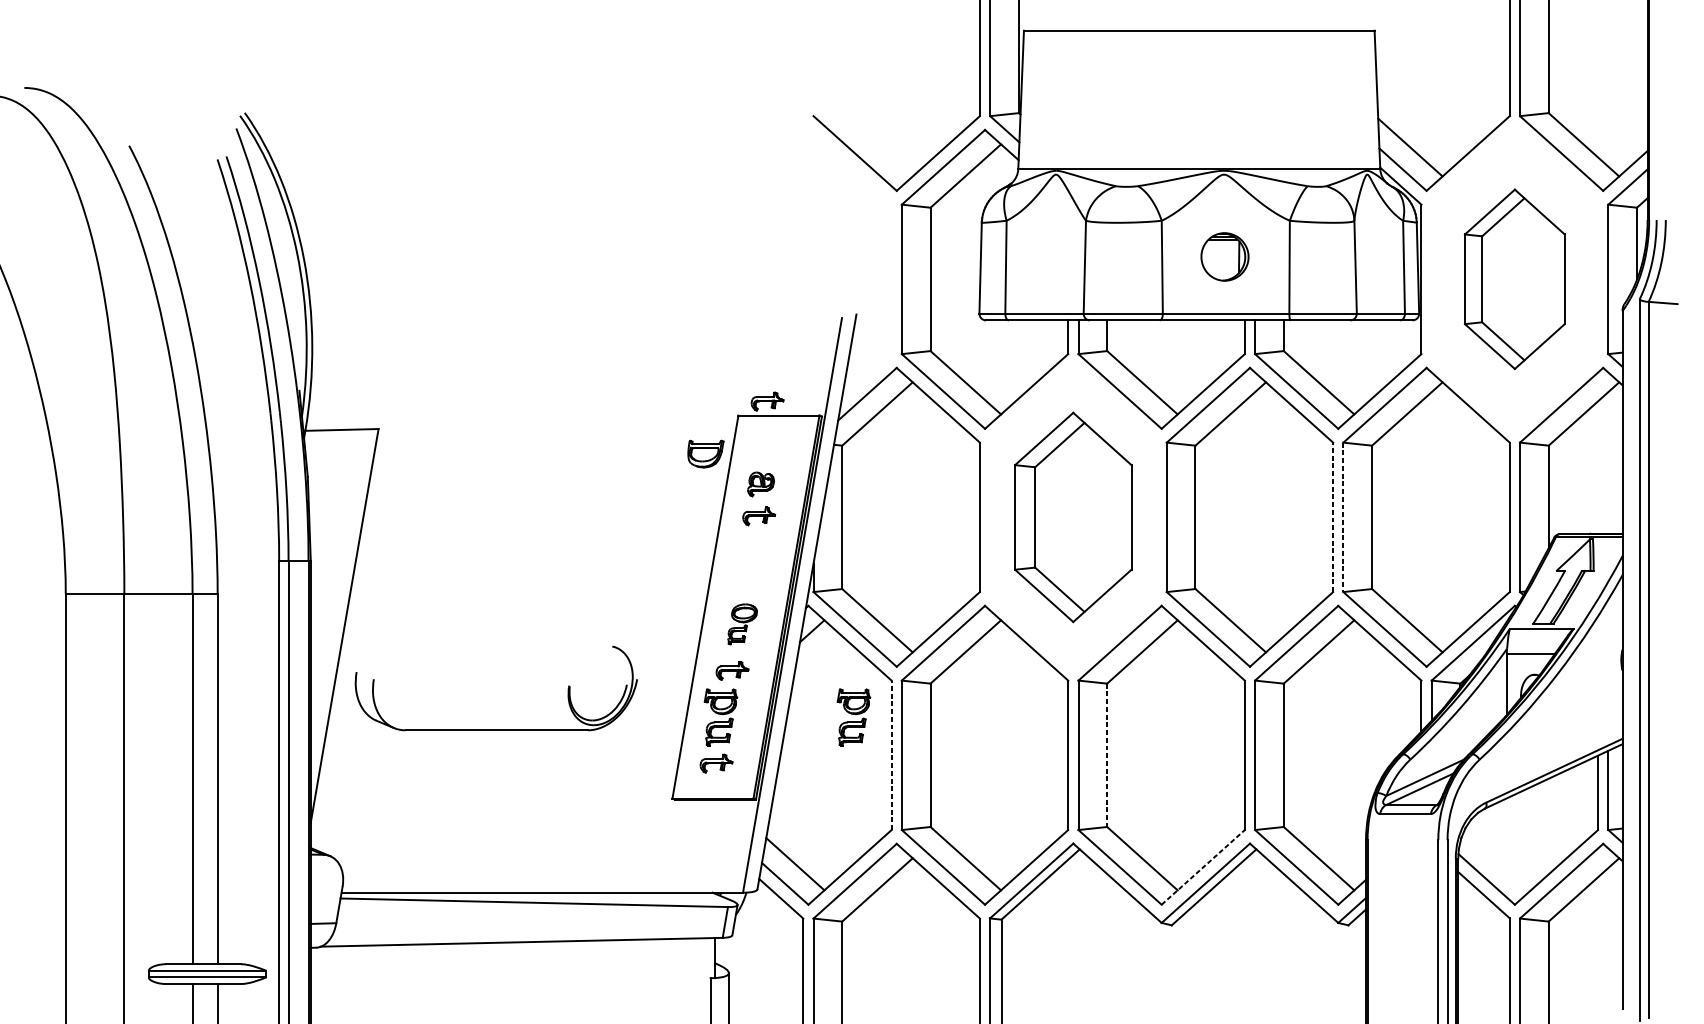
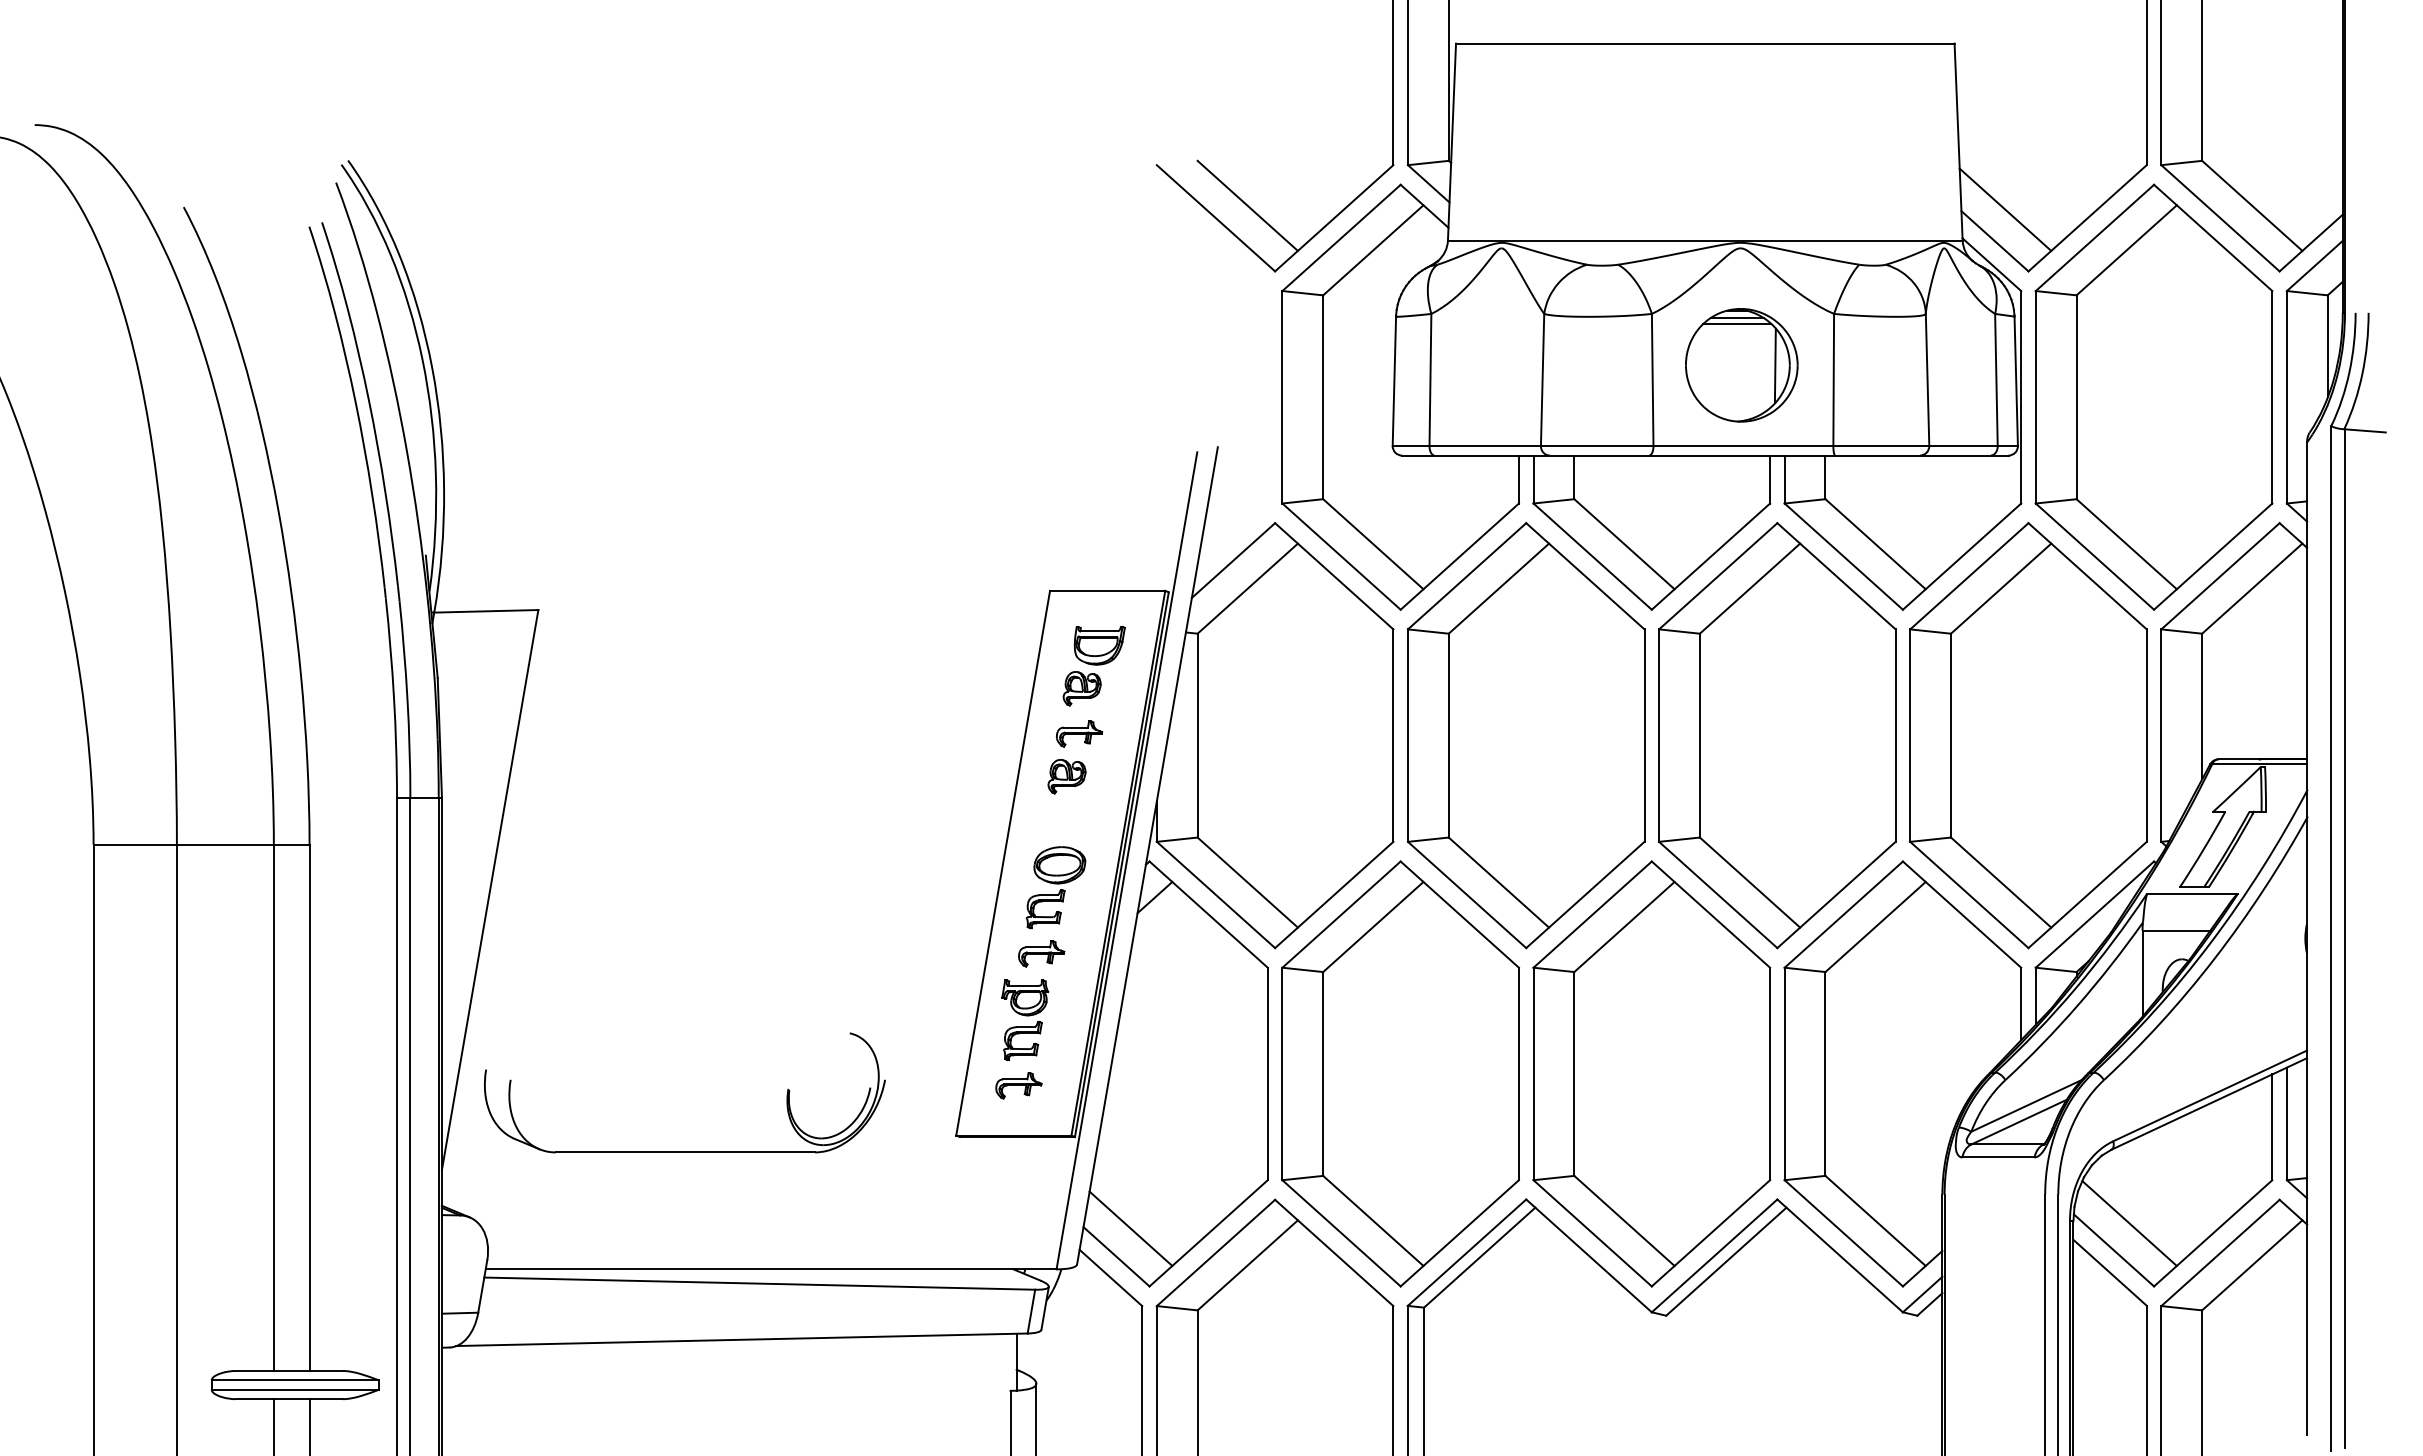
line: (877, 144) -> (1247, 205), added
part: (1224, 257) -> (1741, 365), size x1.67
part: (1514, 278) -> (2153, 396), size x1.67
part: (767, 401) -> (1091, 570), removed
part: (705, 453) -> (1099, 645), moved
part: (1072, 517) -> (1525, 735), size x1.43
line: (1333, 517) -> (1895, 735), dashed -> solid
line: (1343, 517) -> (1910, 736), dashed -> solid
part: (750, 546) -> (1066, 776), added
part: (742, 624) -> (1055, 887), size x1.43
part: (854, 717) -> (1214, 1020), removed
part: (496, 729) -> (684, 1151), moved
line: (891, 754) -> (1267, 1073), dashed -> solid
line: (1107, 754) -> (1574, 1073), dashed -> solid
line: (1497, 860) -> (2129, 1223), added
line: (1203, 866) -> (1711, 1232), dashed -> solid

